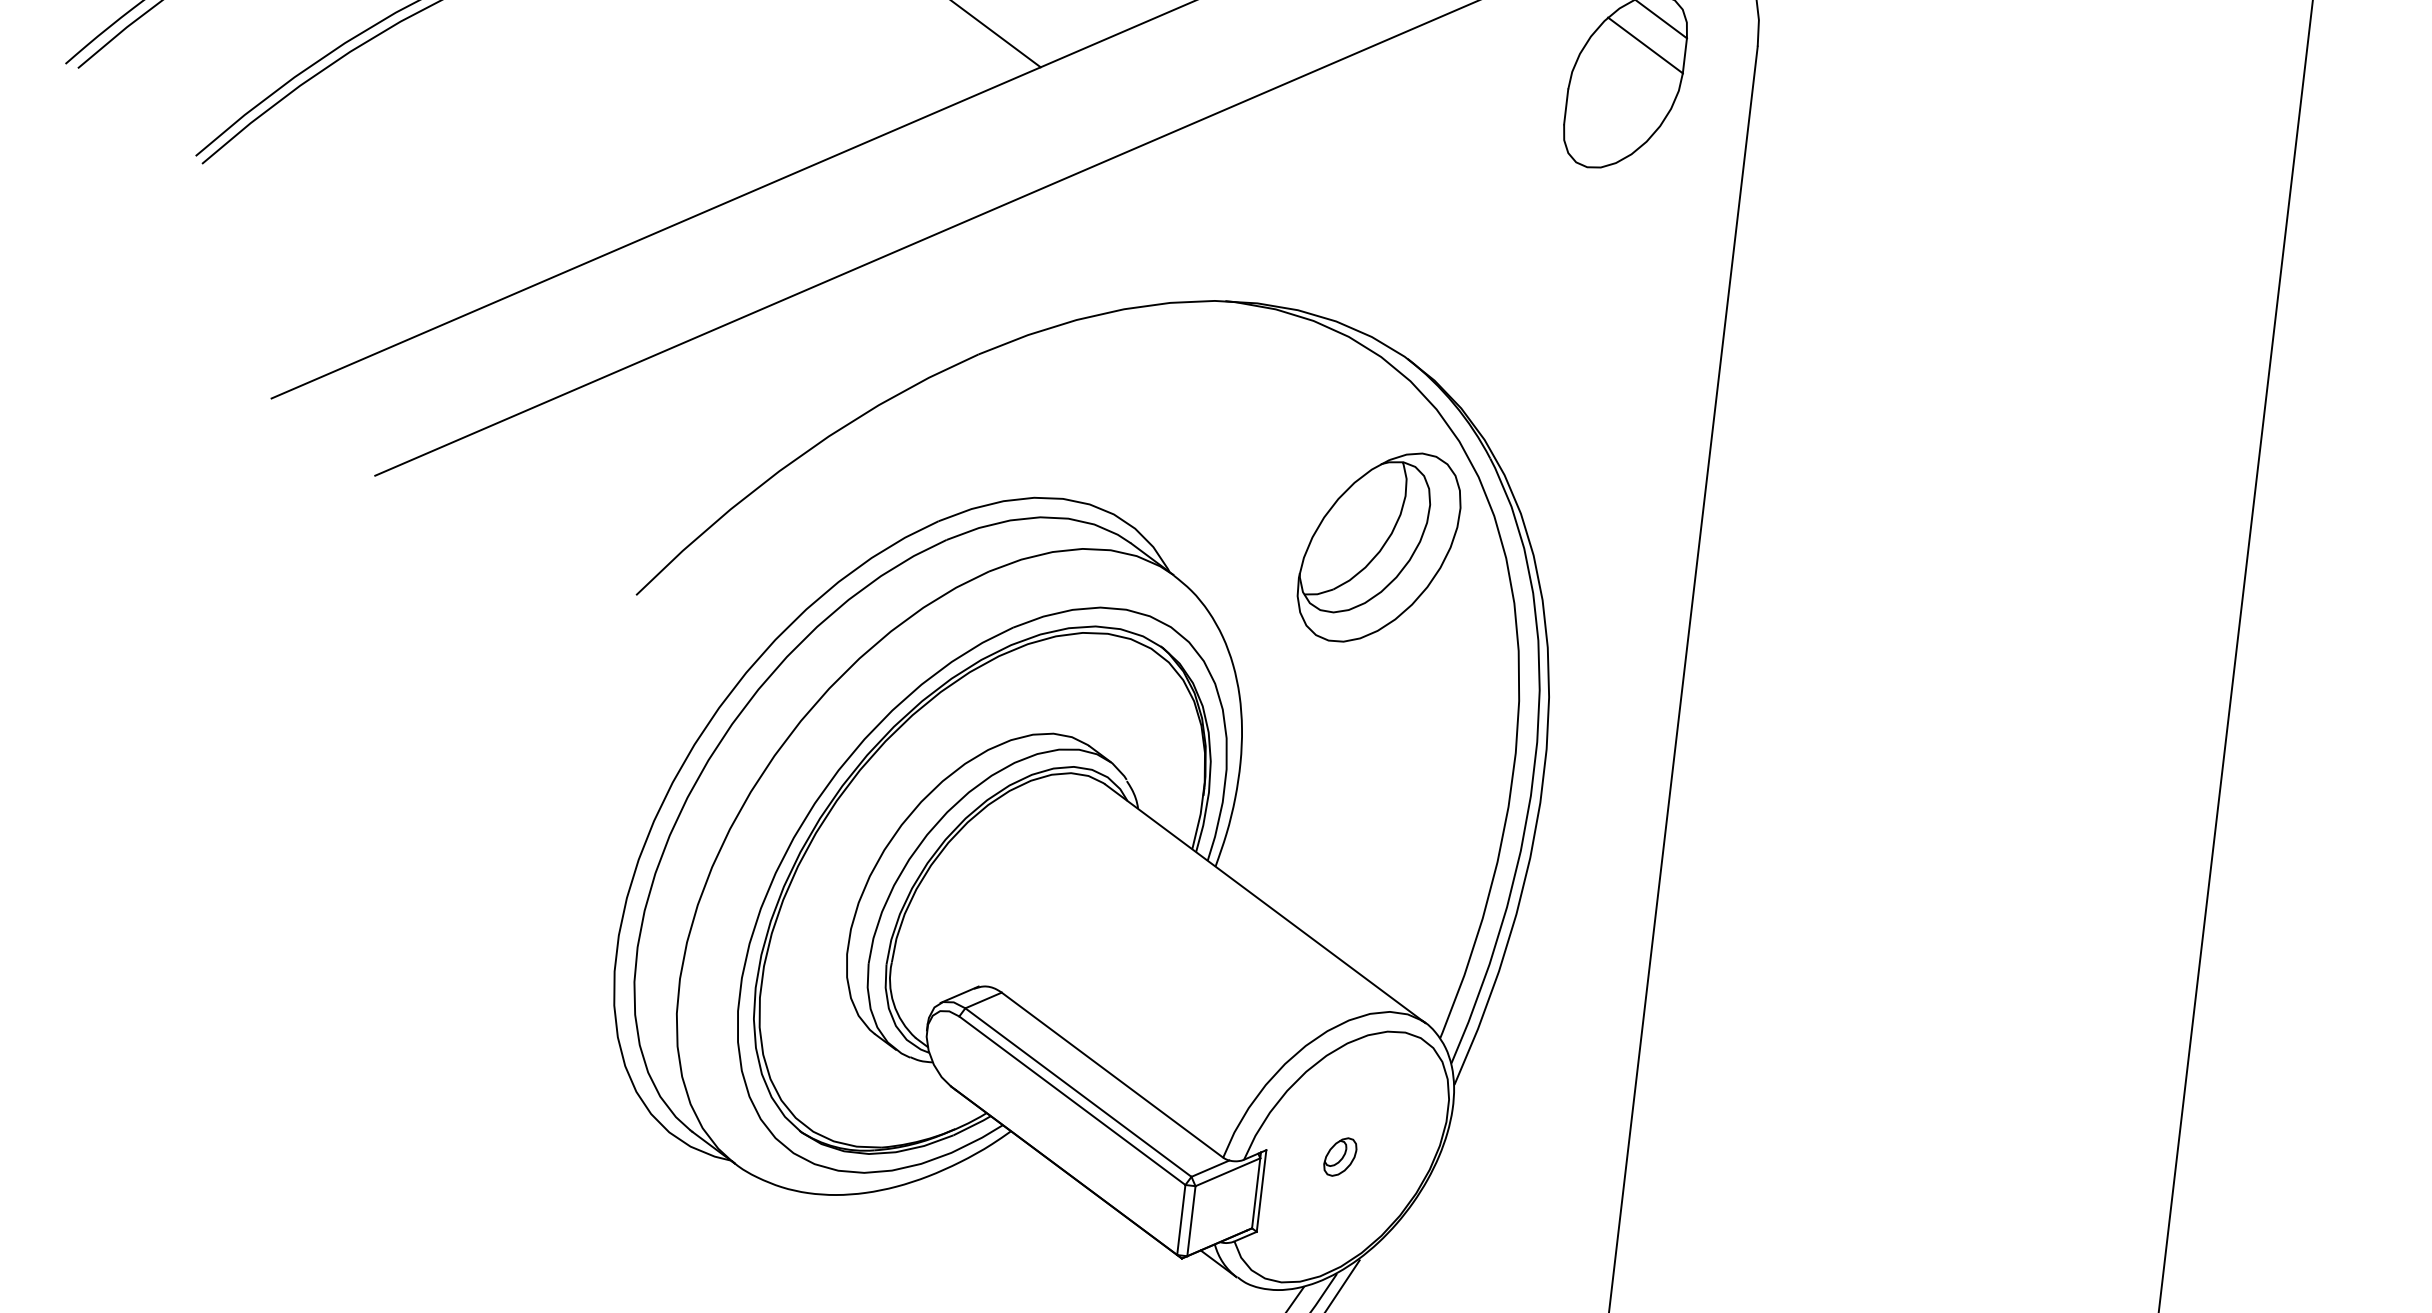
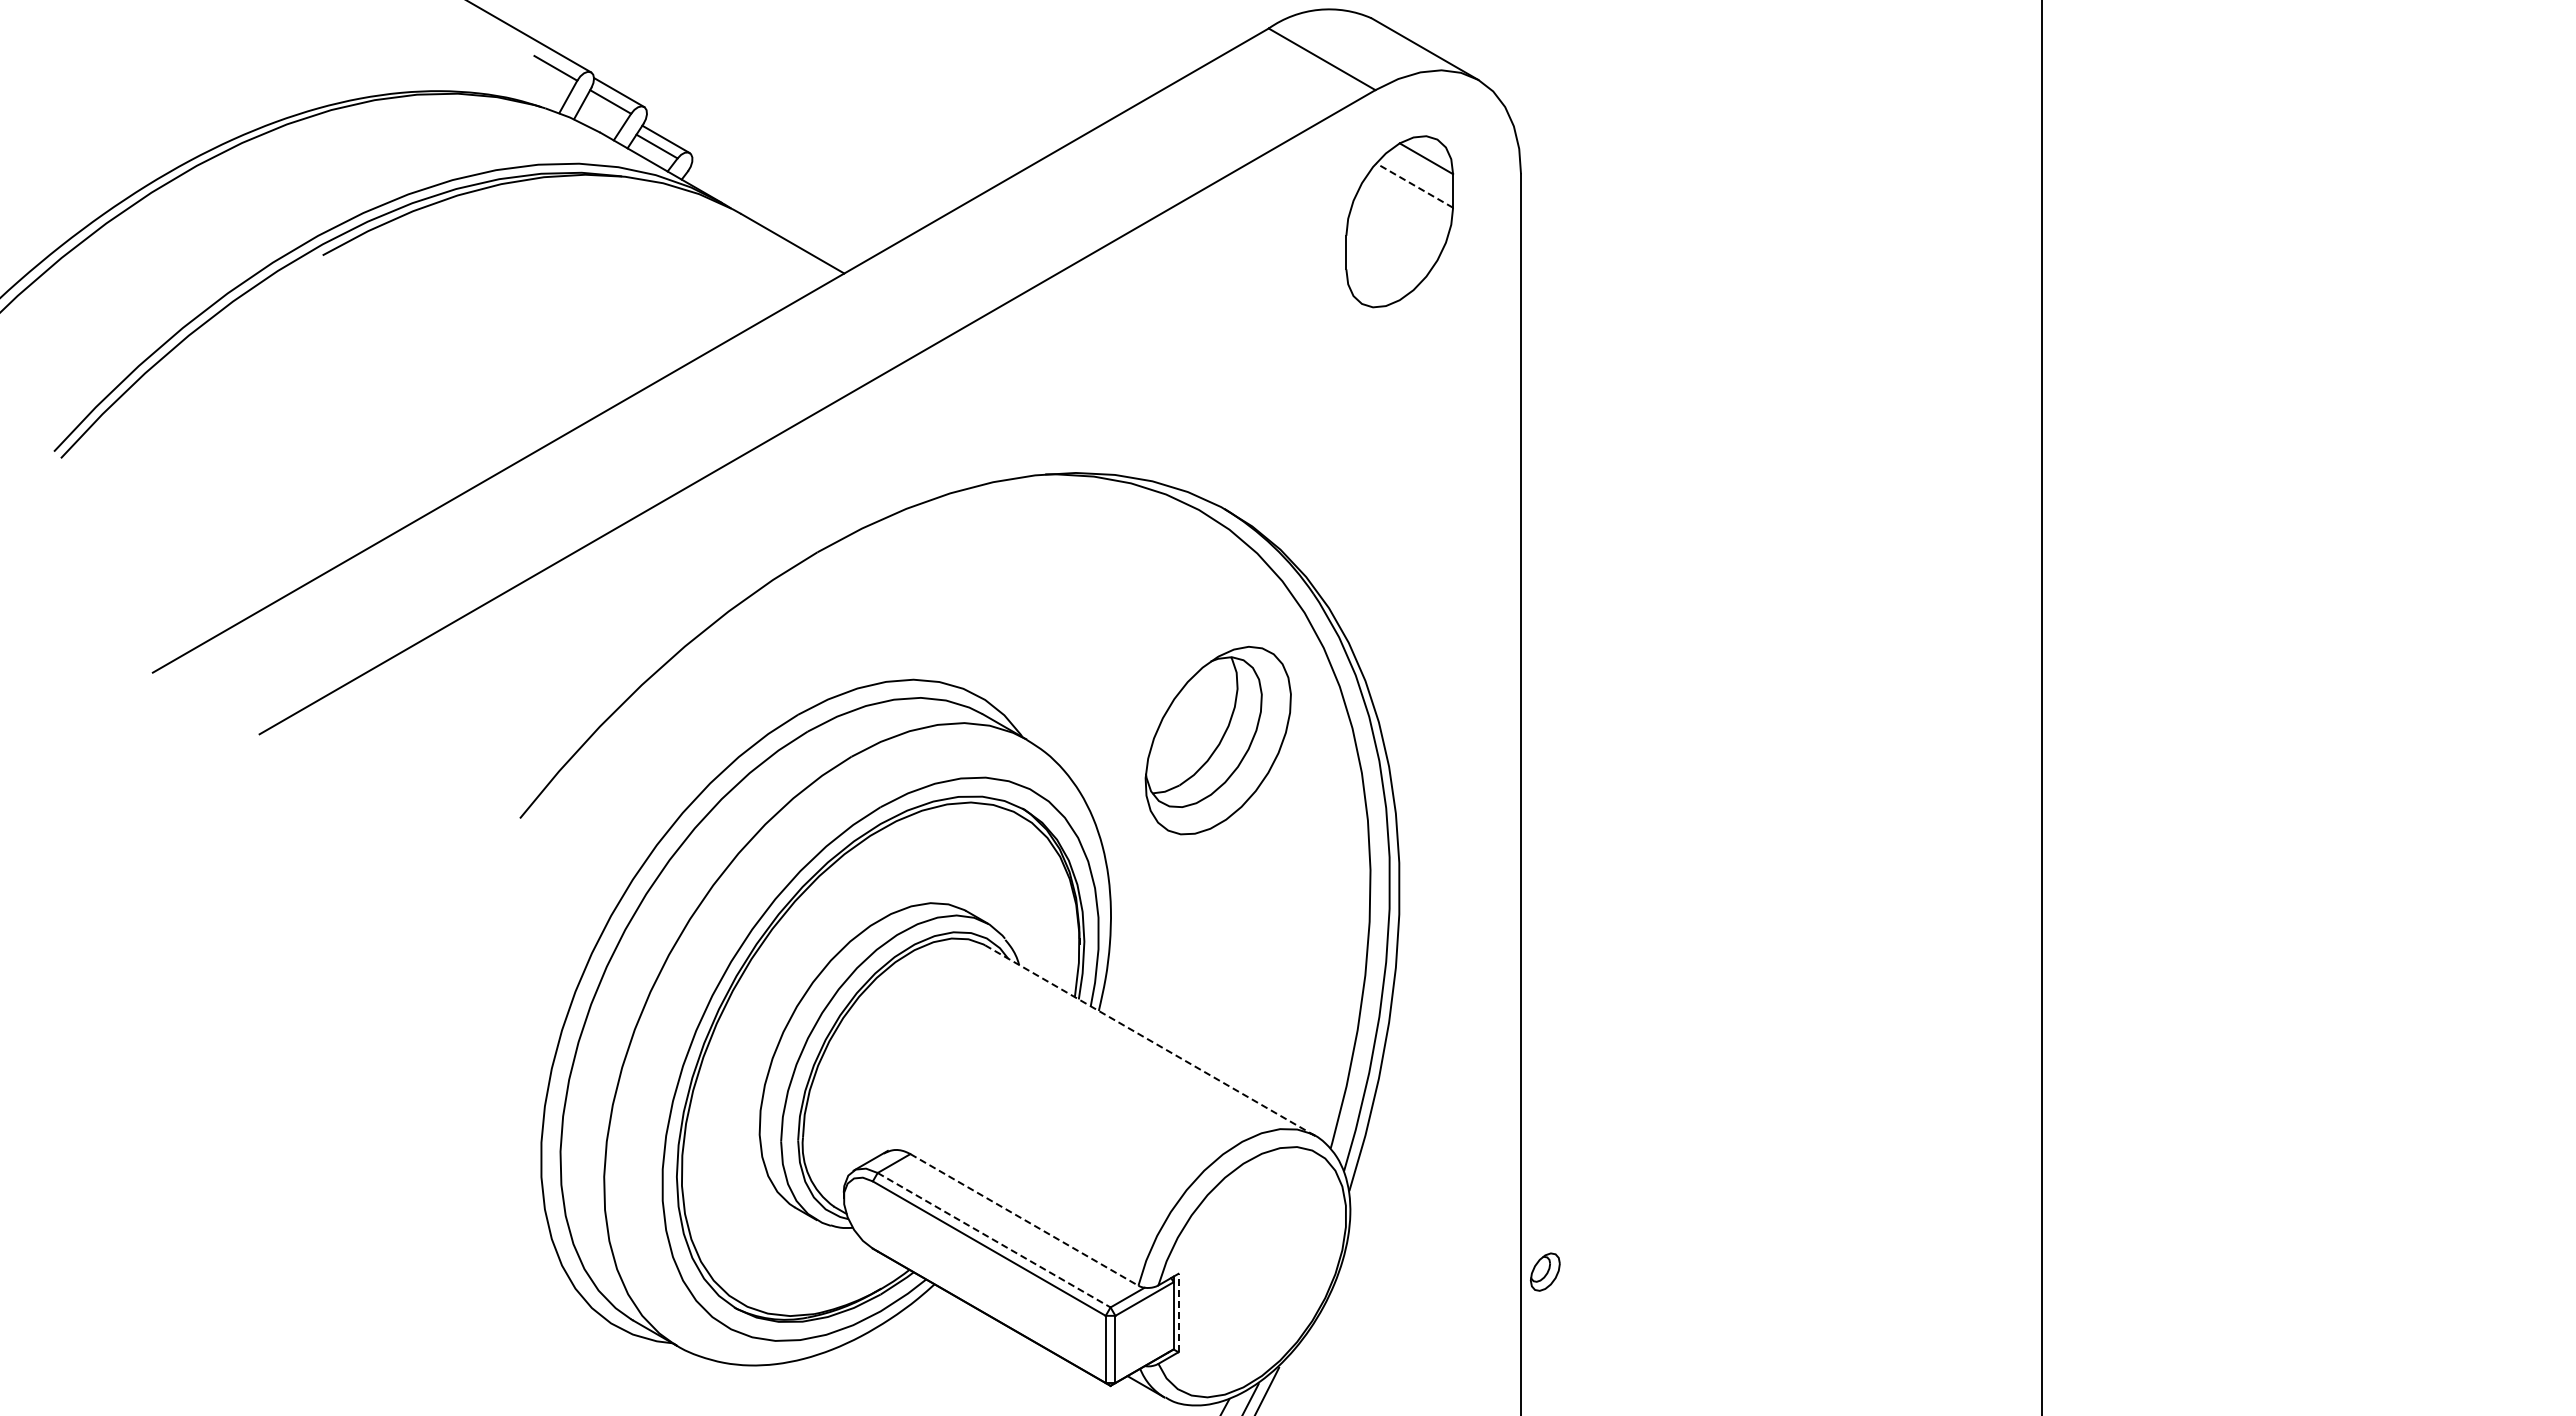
line: (1645, 45) -> (1414, 185), solid -> dashed
part: (1378, 547) -> (1217, 740), moved
line: (1264, 903) -> (1149, 1040), solid -> dashed
line: (1112, 1074) -> (1024, 1219), solid -> dashed
line: (1078, 1092) -> (994, 1240), solid -> dashed
part: (1339, 1156) -> (1544, 1271), moved
line: (1261, 1190) -> (1178, 1312), solid -> dashed

